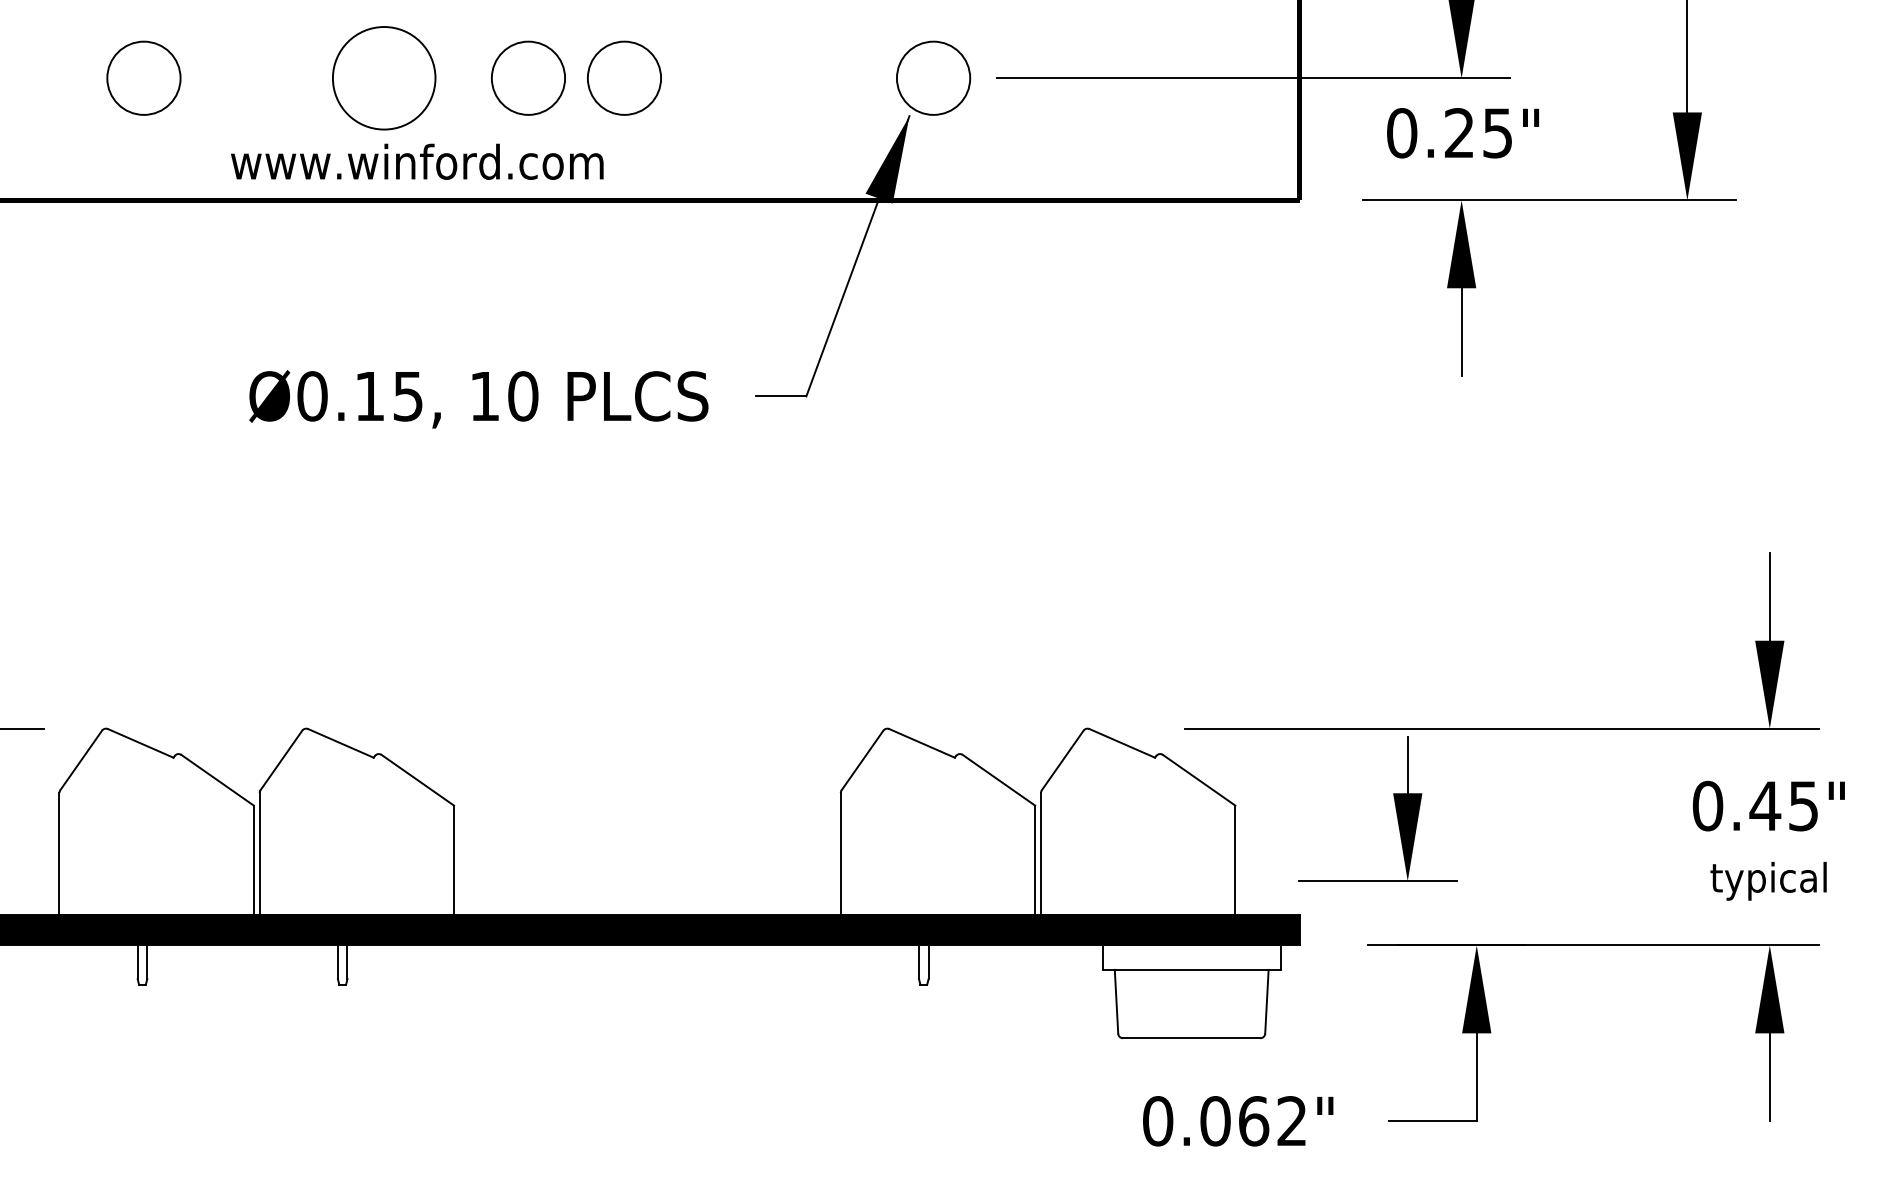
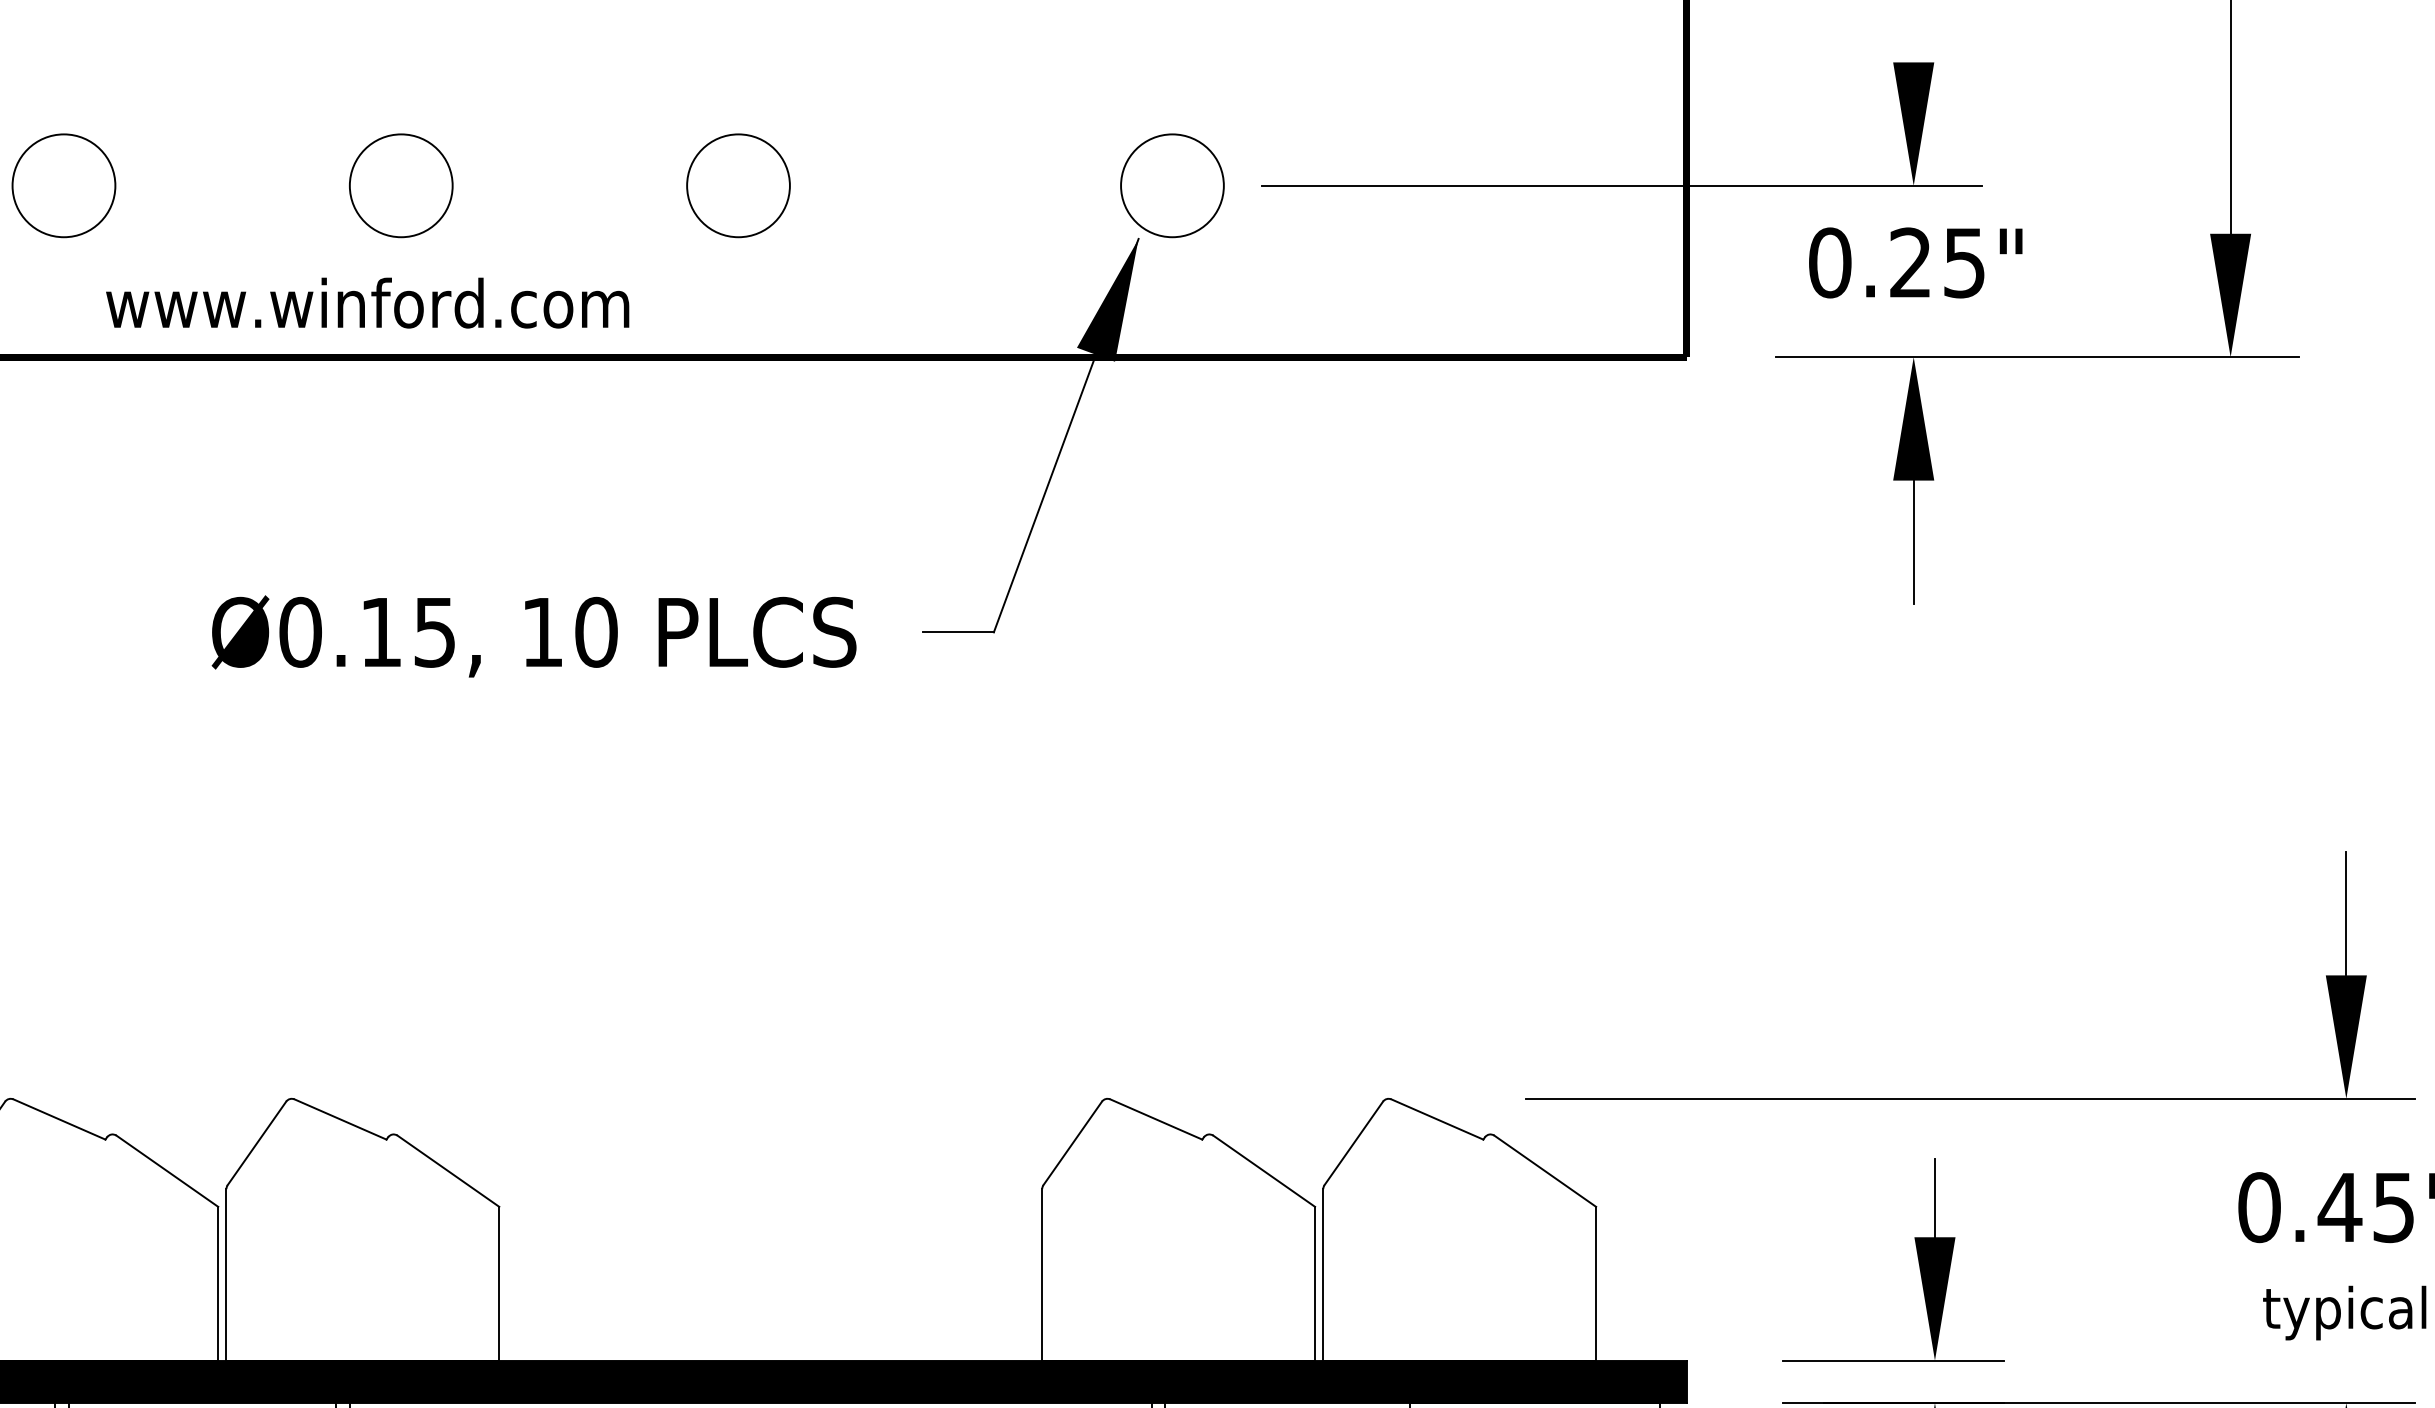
circle: (383, 77) -> (400, 184), size x0.71
circle: (528, 77) -> (603, 184), removed
text: (417, 161) -> (367, 302), moved
part: (1394, 803) -> (1916, 1251), moved

